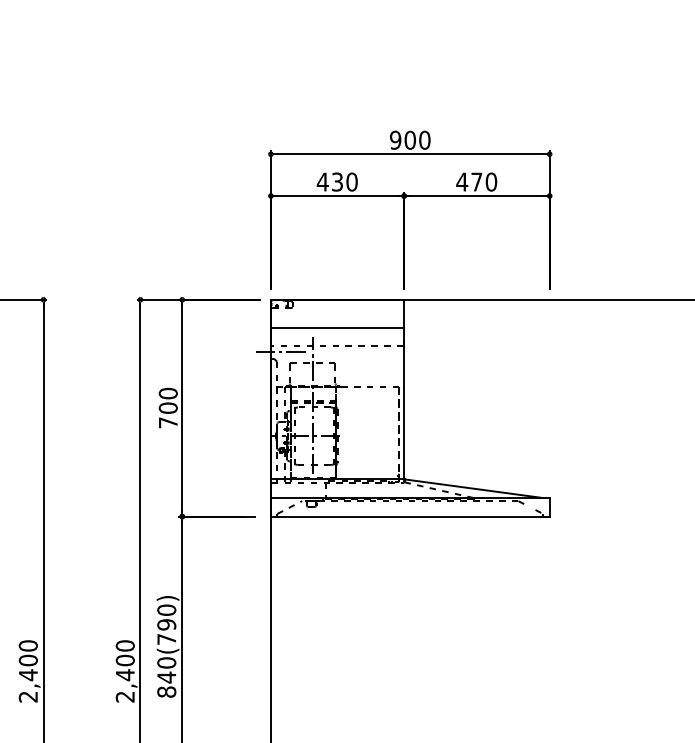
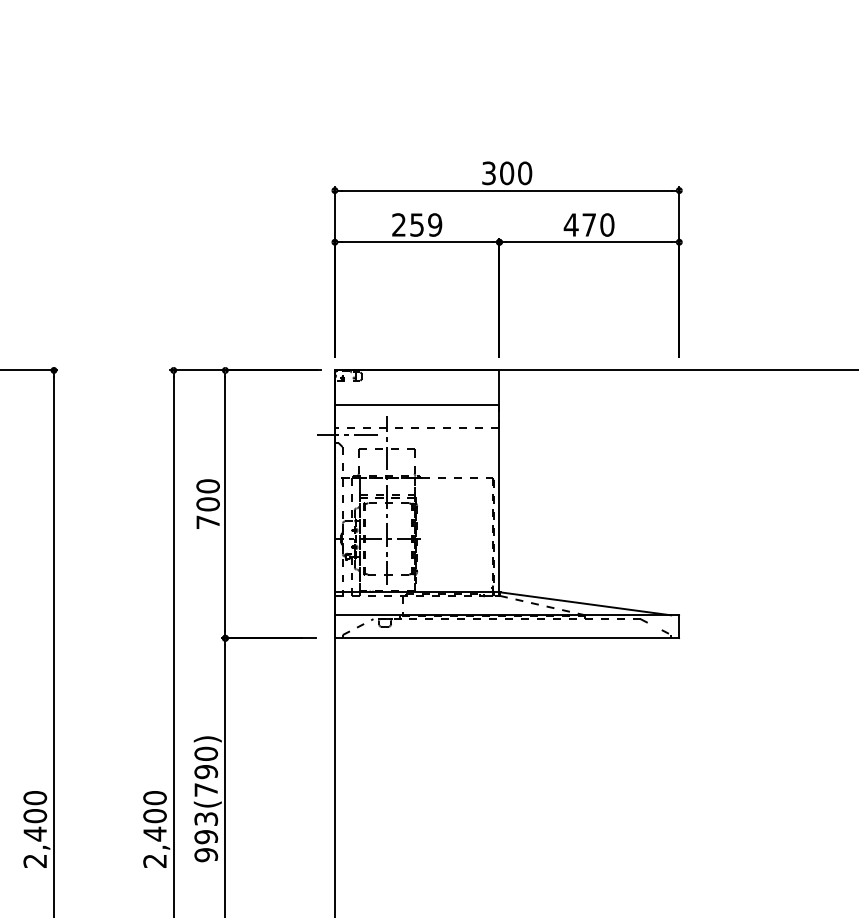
text: (395, 139) -> (488, 172), 900 -> 300
text: (336, 181) -> (415, 224), 430 -> 259
text: (166, 677) -> (205, 837), 840(790) -> 993(790)

